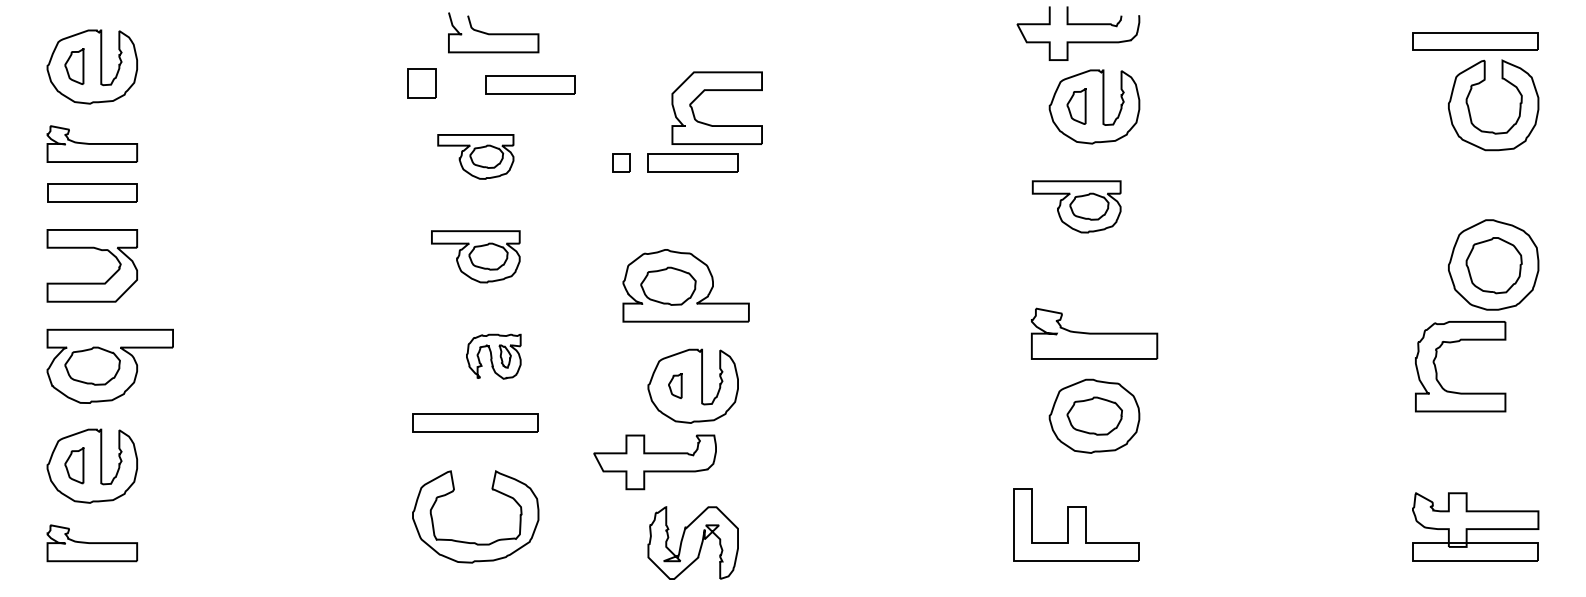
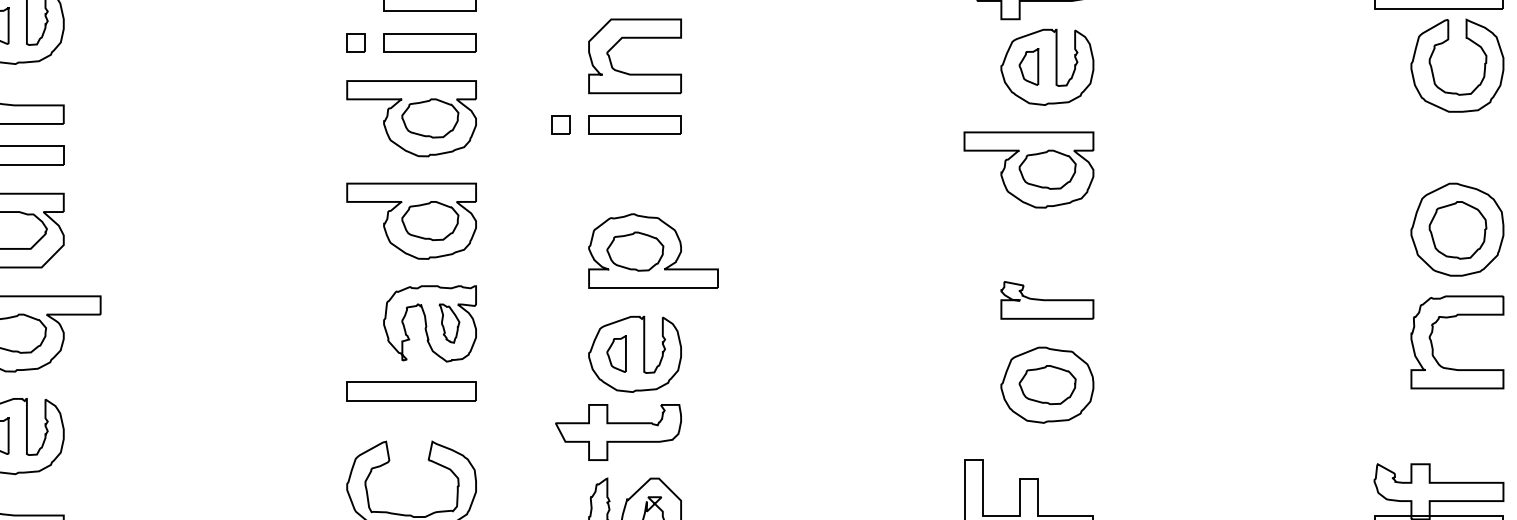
part: (421, 82) -> (355, 42), size x0.62
part: (530, 84) -> (429, 42), moved
part: (716, 90) -> (634, 38), moved
part: (475, 156) -> (411, 118), size x1.67
part: (1076, 206) -> (1028, 169), size x1.43
part: (475, 256) -> (411, 221), size x1.43
part: (685, 285) -> (652, 250), moved
part: (1094, 333) -> (1047, 300), size x0.71
part: (493, 356) -> (429, 323), size x1.67
part: (1437, 371) -> (1433, 347), moved
part: (675, 385) -> (616, 353), size x1.43
part: (654, 462) -> (617, 432), moved

